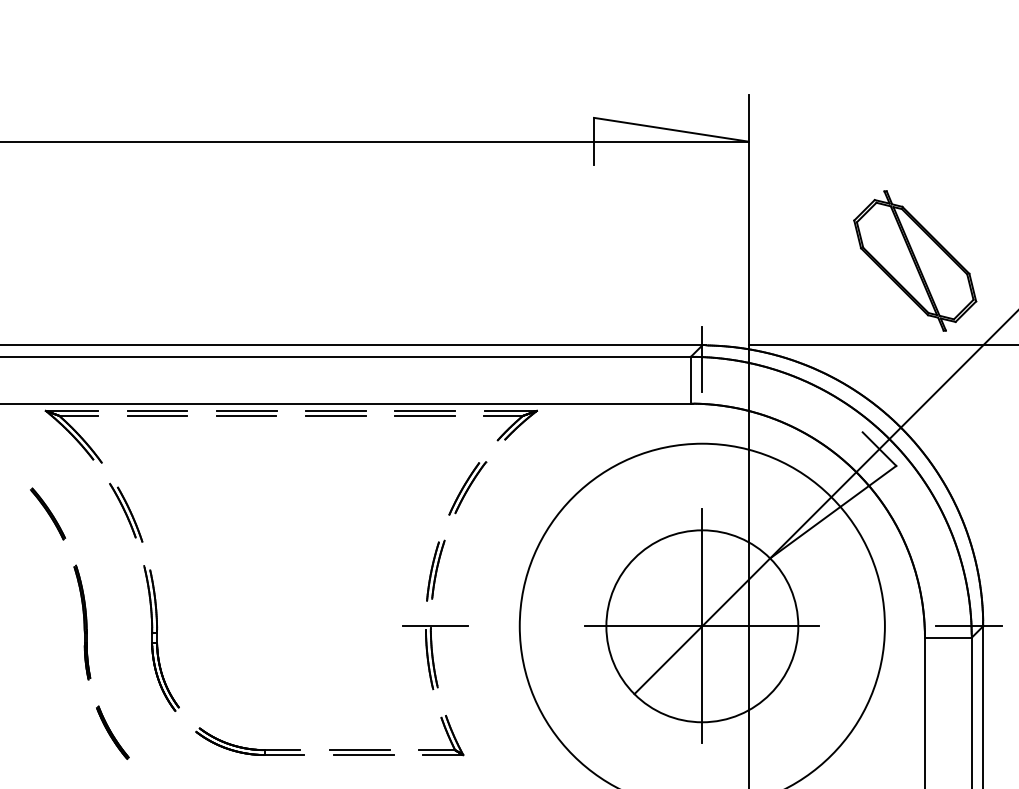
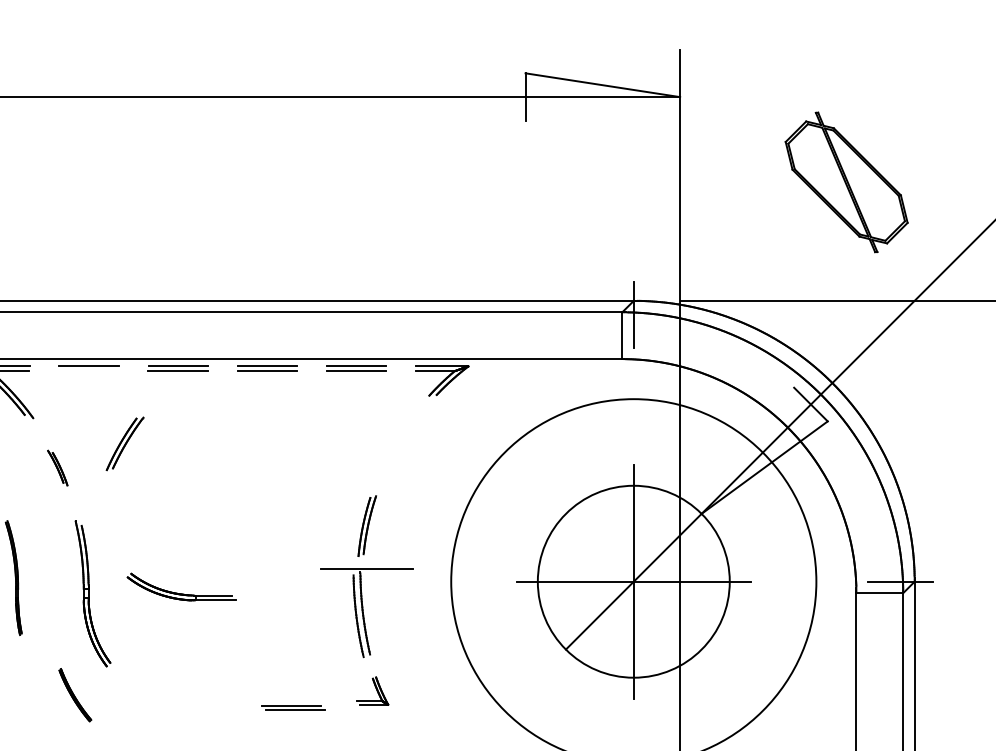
part: (915, 260) -> (846, 181), moved
line: (157, 415) -> (88, 370), removed
part: (467, 488) -> (124, 443), moved
part: (126, 512) -> (57, 467), size x0.6
part: (435, 657) -> (366, 612), size x1.4
part: (112, 732) -> (74, 694), moved
part: (441, 735) -> (372, 690), size x0.7
part: (248, 747) -> (179, 592), moved

